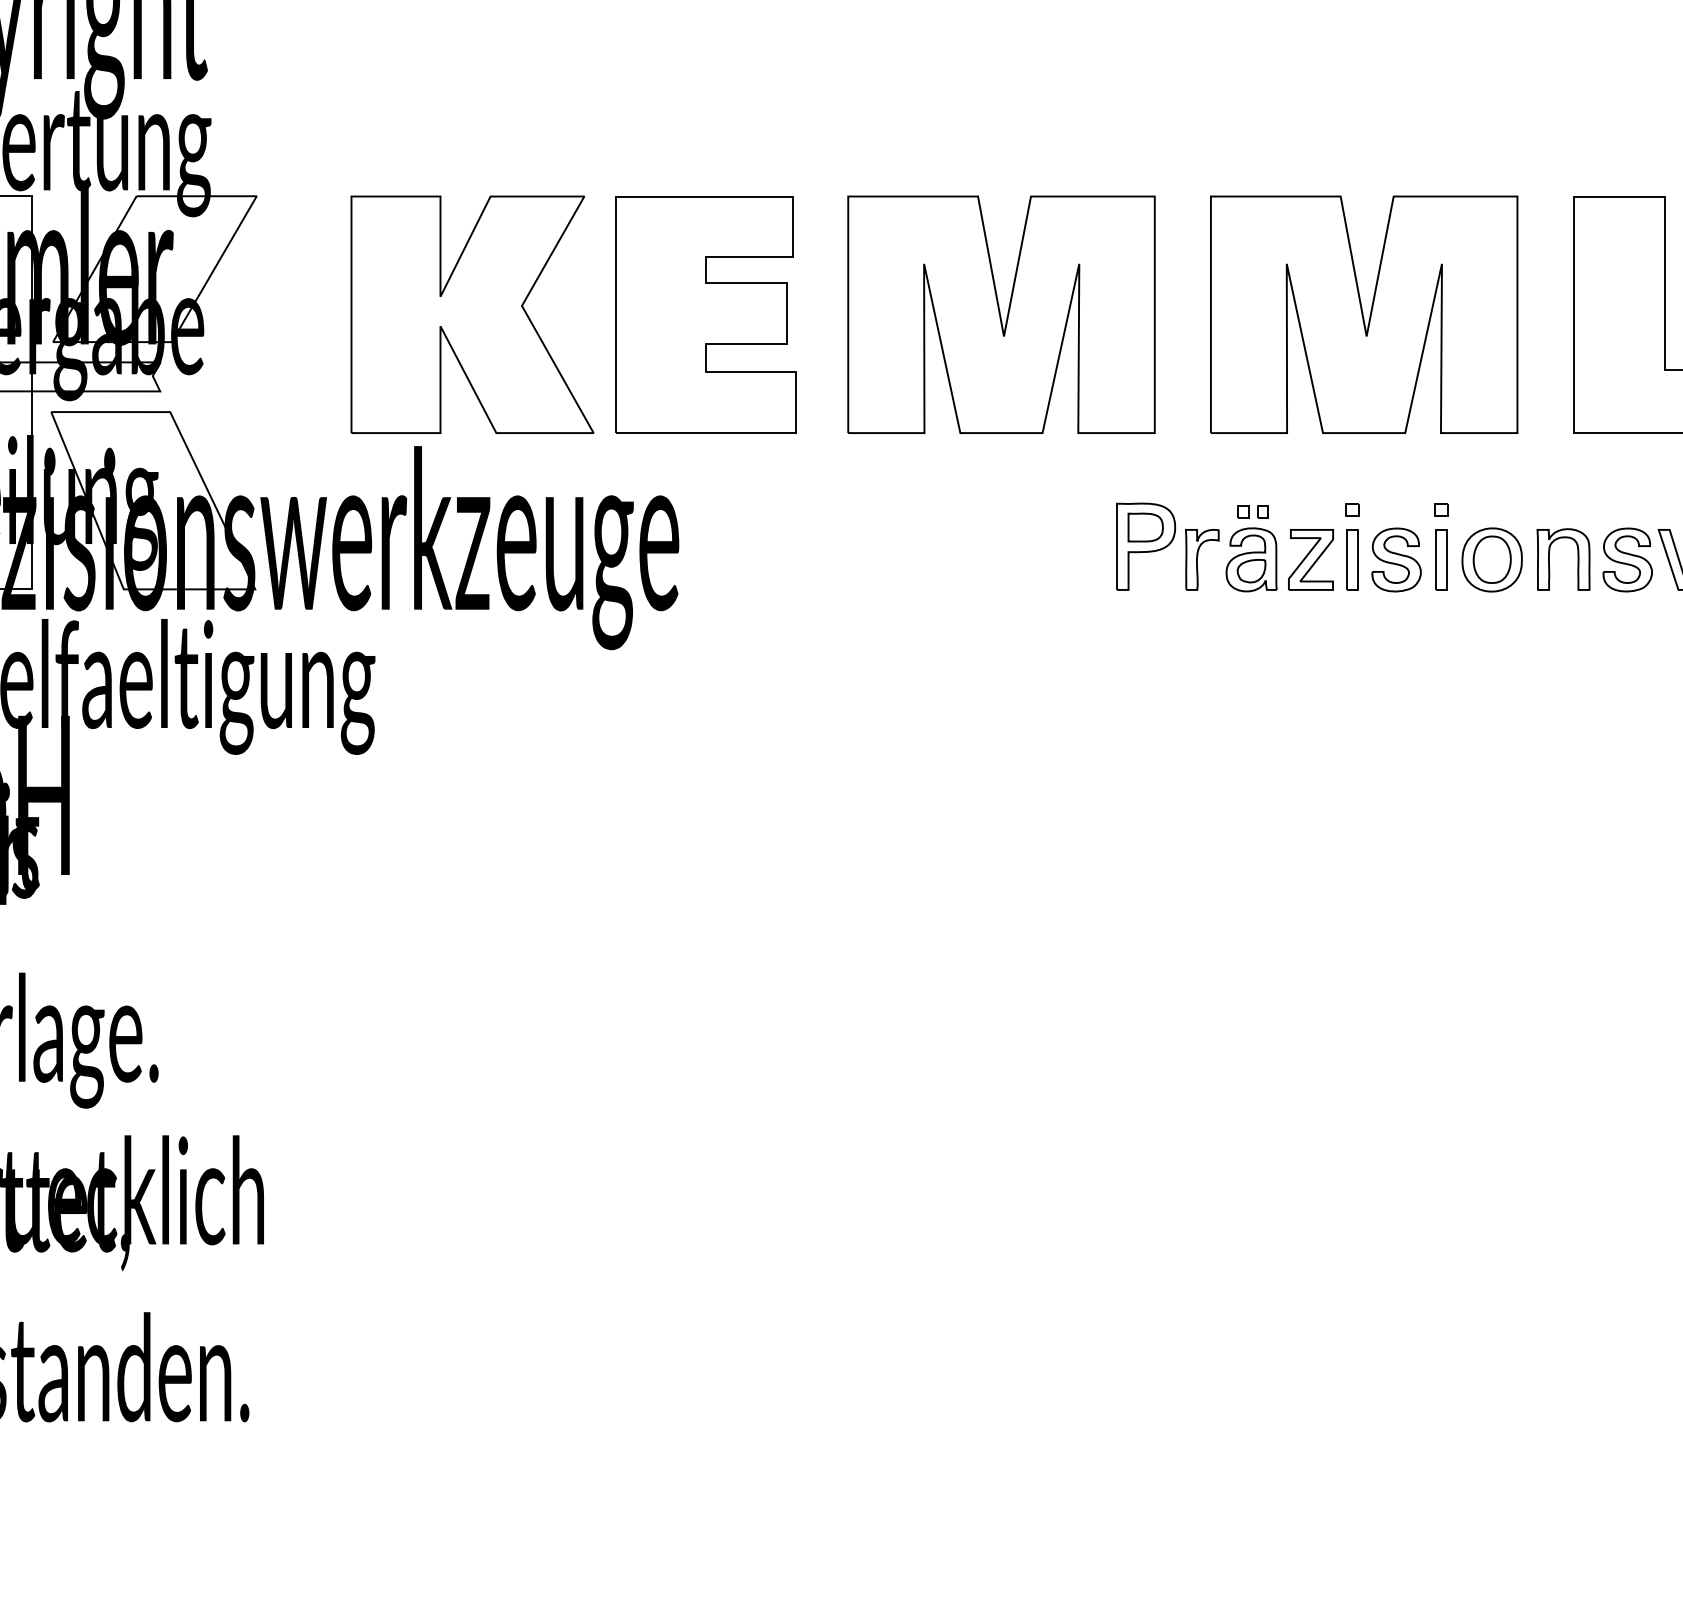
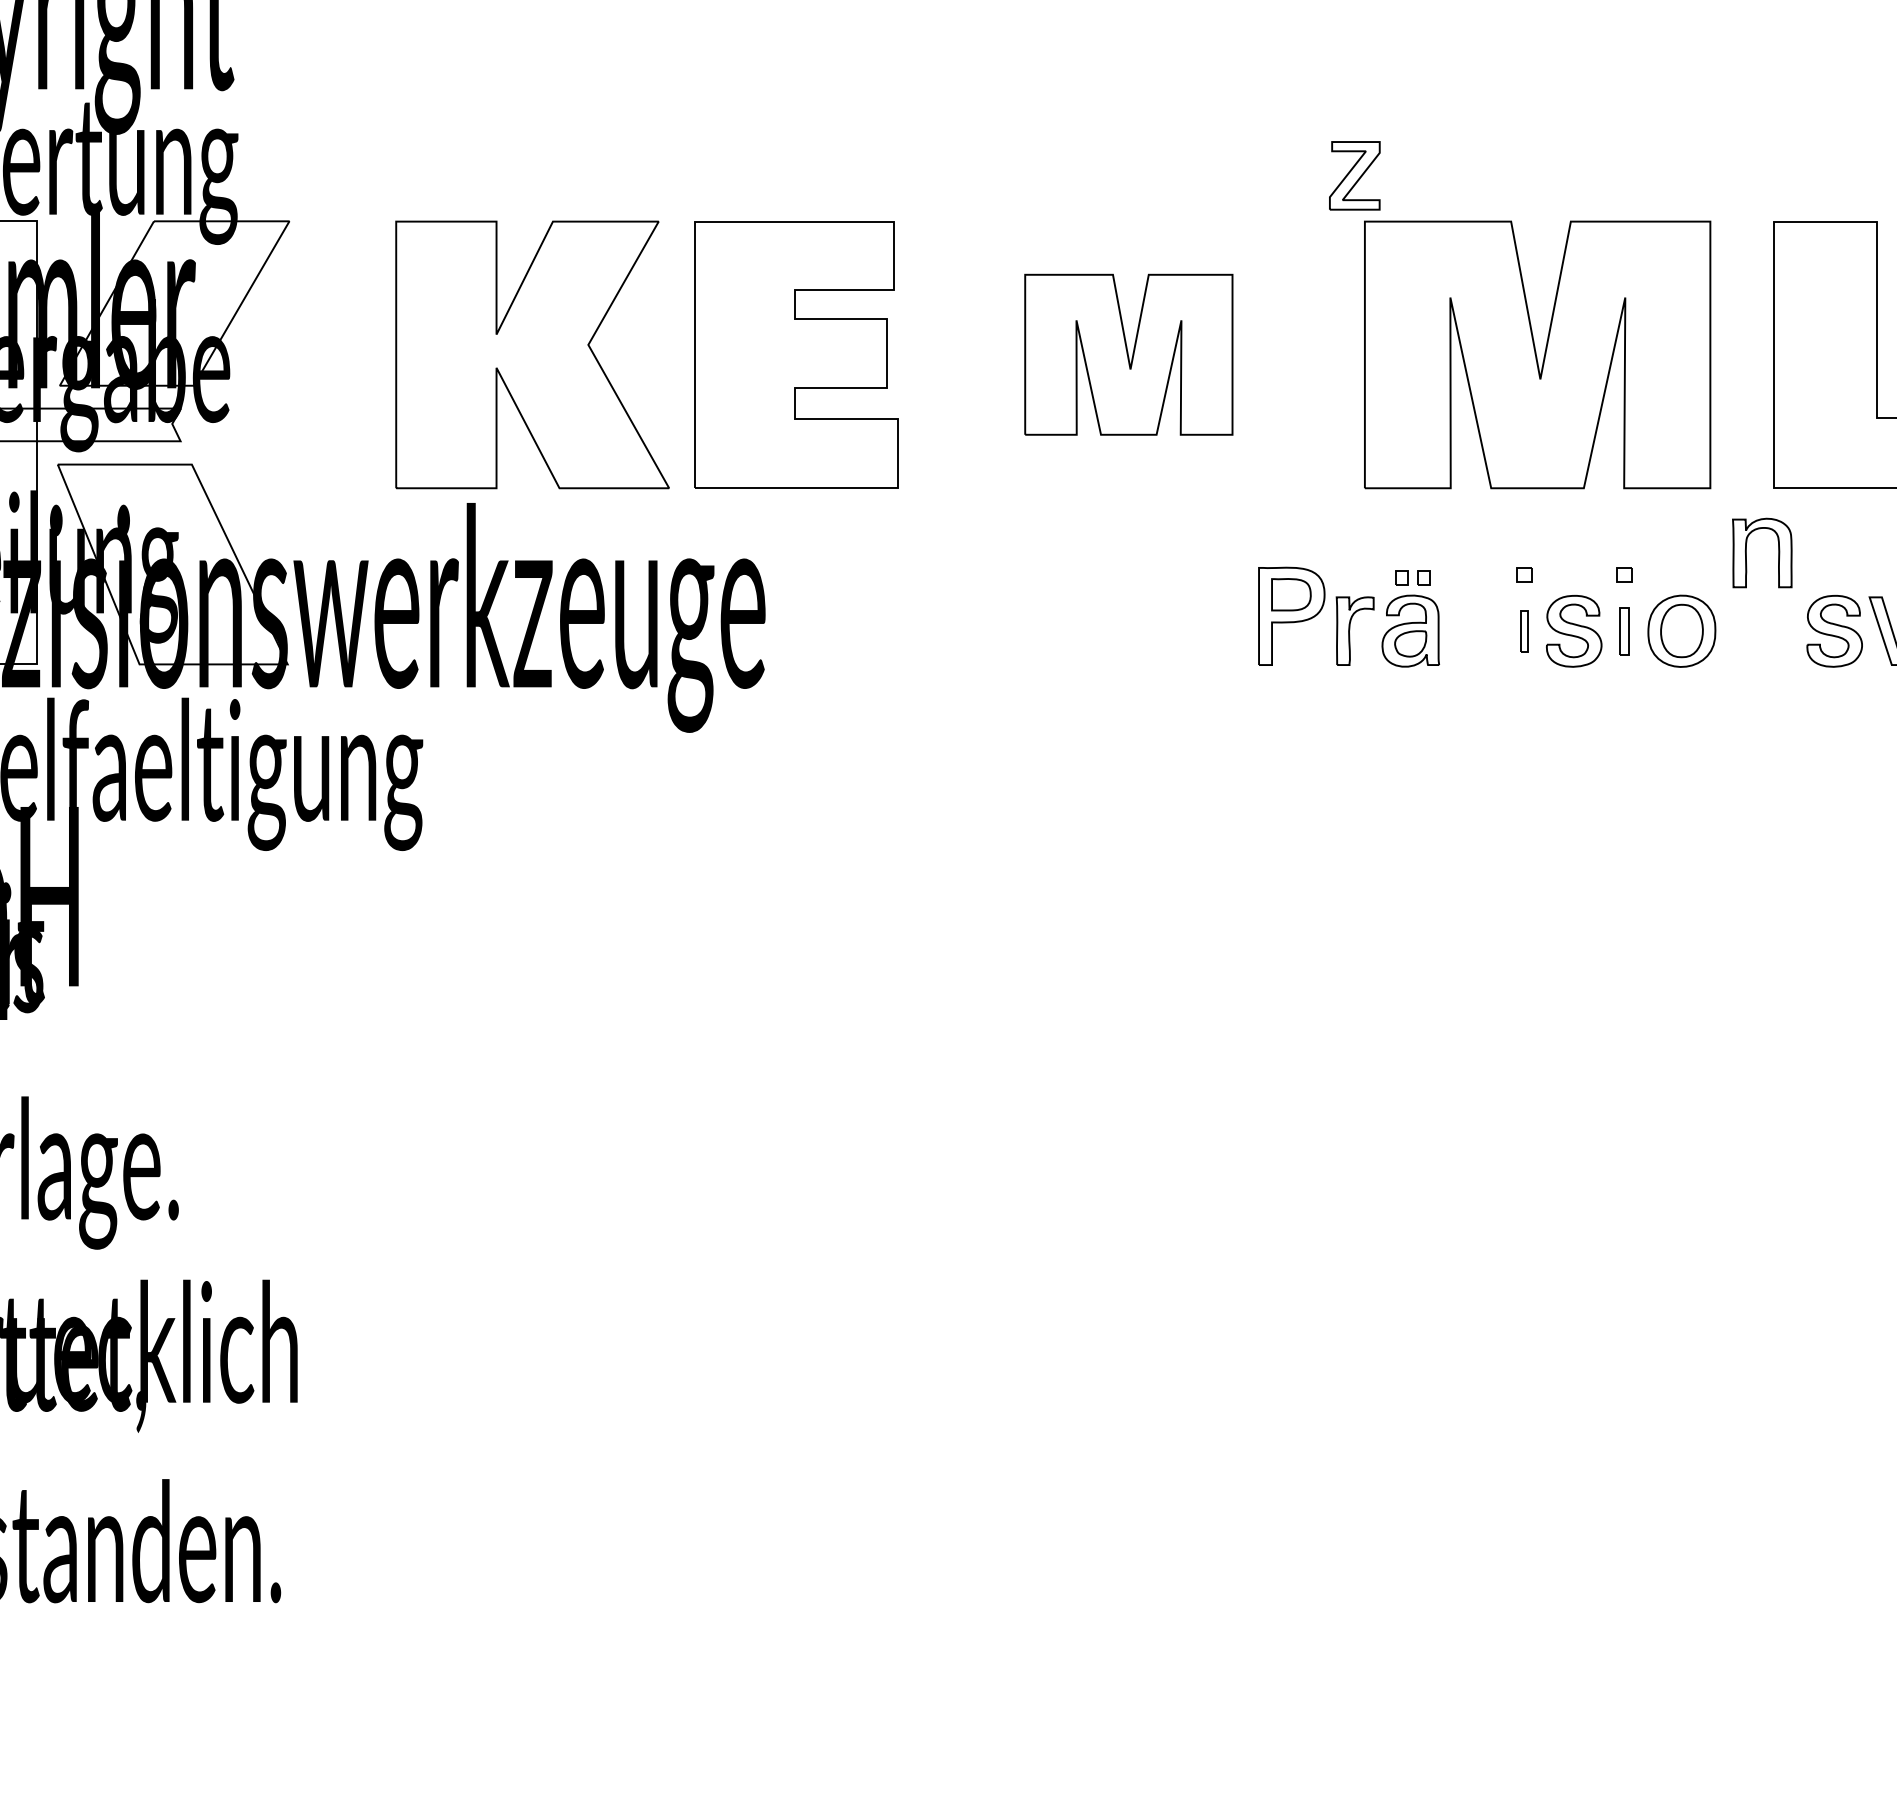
part: (1001, 314) -> (1128, 354), size x0.6
part: (1310, 559) -> (1354, 175), moved
part: (1352, 559) -> (1524, 630), size x0.6
part: (1441, 559) -> (1624, 630), size x0.7
part: (1549, 559) -> (1746, 552), moved

